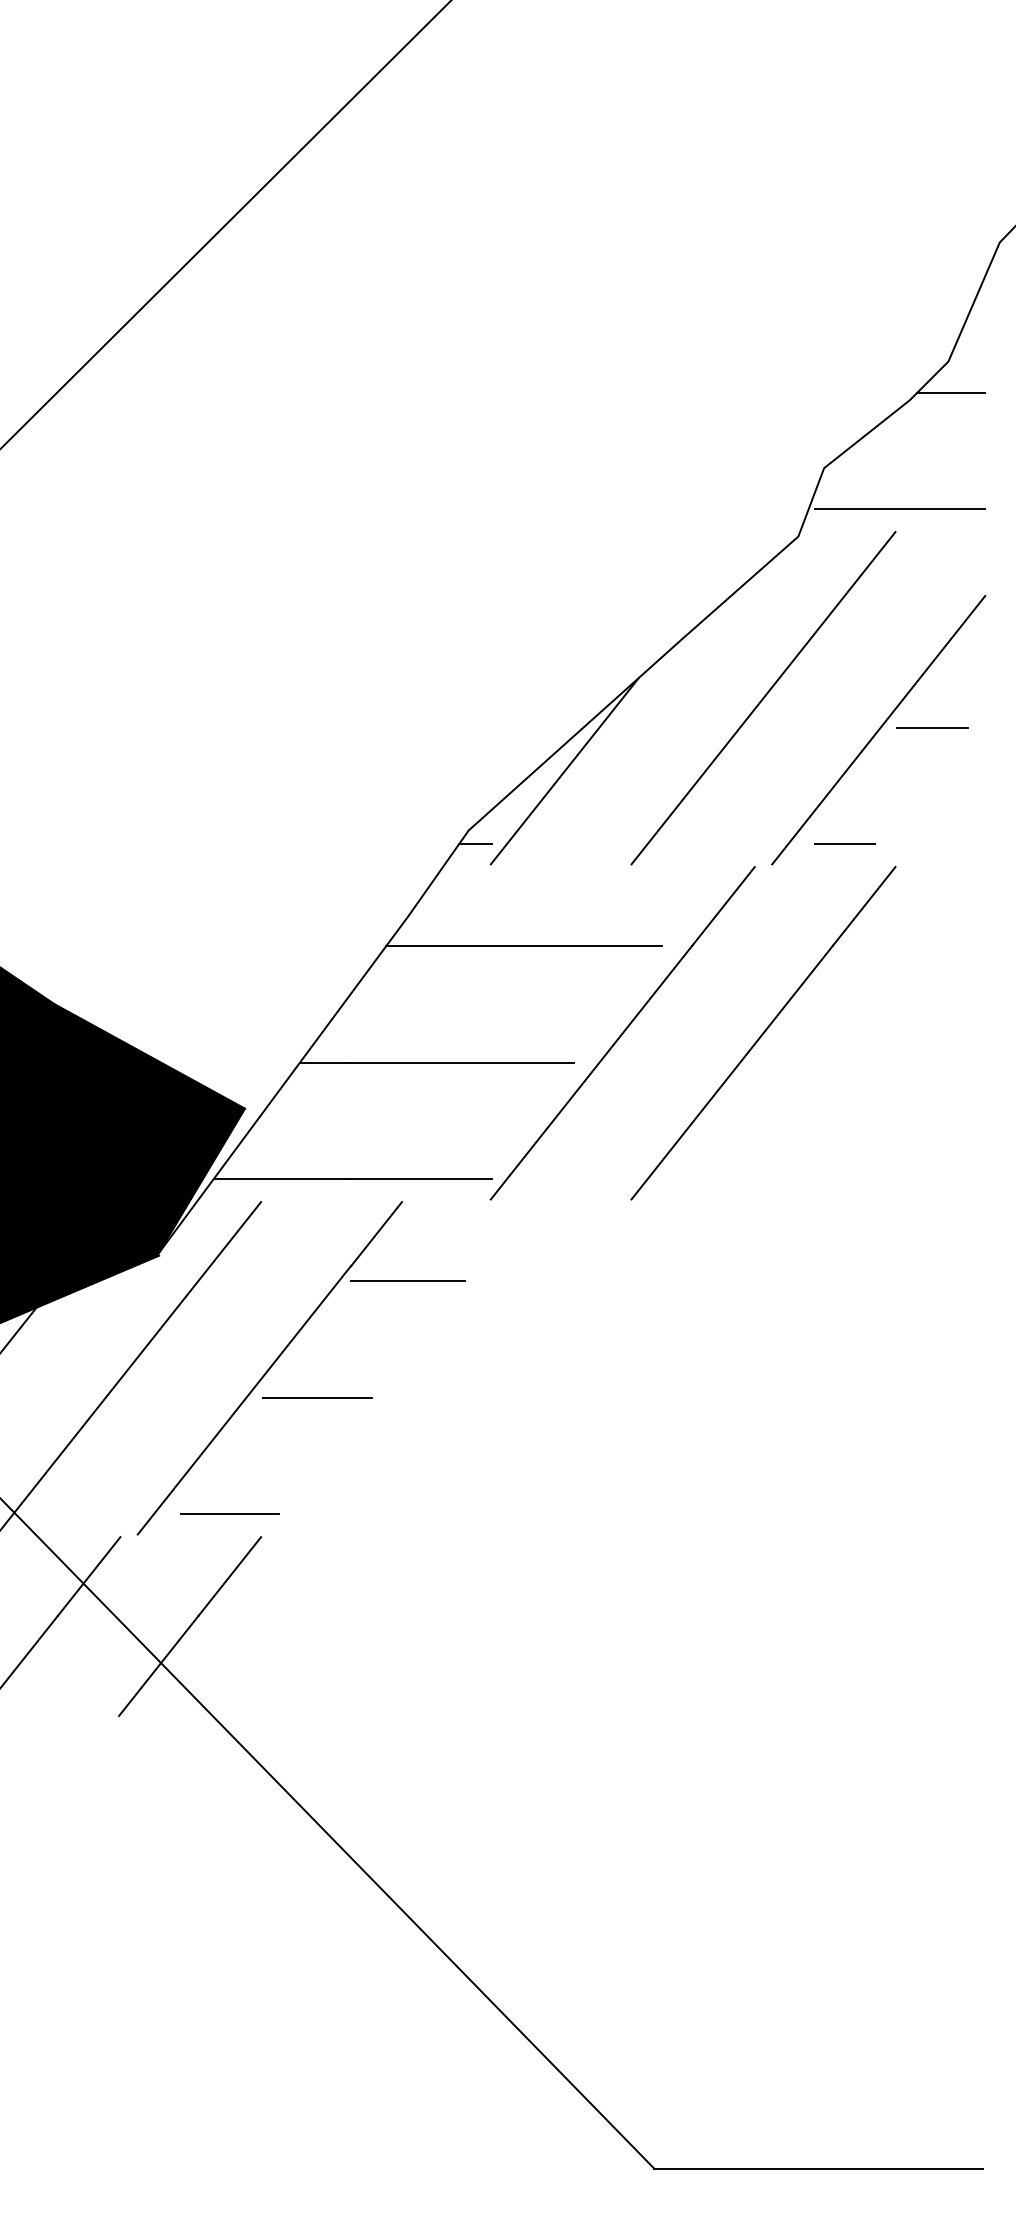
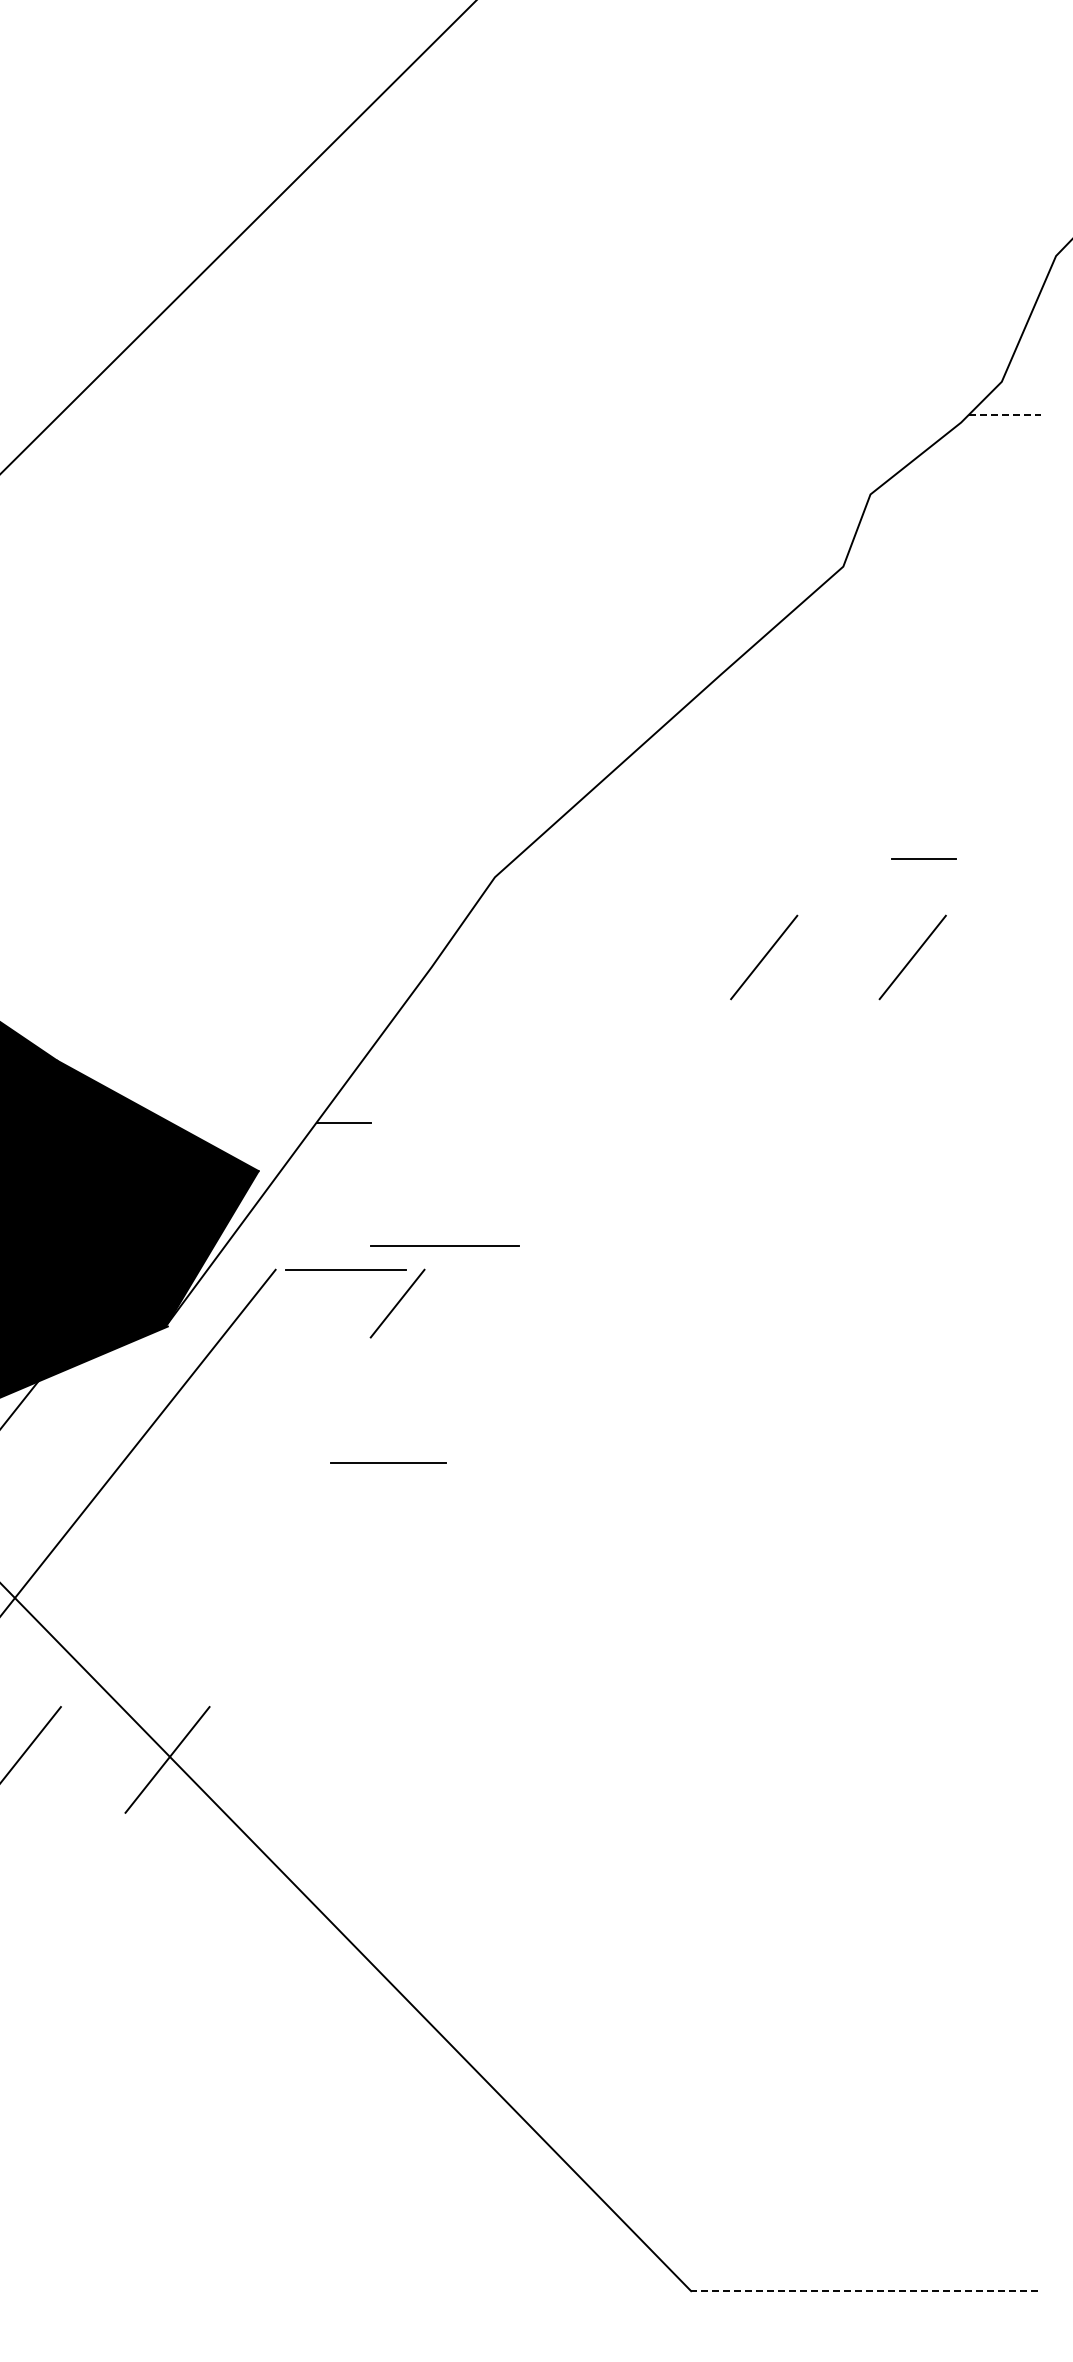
line: (950, 392) -> (1004, 414), solid -> dashed
line: (899, 508) -> (950, 537), removed
line: (762, 698) -> (805, 737), removed
line: (932, 727) -> (984, 768), removed
line: (878, 730) -> (927, 771), removed
line: (564, 771) -> (596, 814), removed
line: (474, 843) -> (501, 891), removed
line: (844, 843) -> (923, 858), moved
line: (524, 946) -> (553, 999), removed
line: (462, 1062) -> (488, 1122), removed
line: (591, 1073) -> (624, 1133), removed
line: (731, 1073) -> (772, 1133), removed
line: (281, 1179) -> (297, 1245), removed
line: (407, 1280) -> (345, 1269), moved
line: (317, 1397) -> (388, 1462), moved
line: (243, 1400) -> (257, 1479), removed
line: (229, 1514) -> (242, 1599), removed
line: (88, 1576) -> (93, 1665), removed
line: (229, 1576) -> (242, 1665), removed
line: (818, 2169) -> (864, 2291), solid -> dashed

